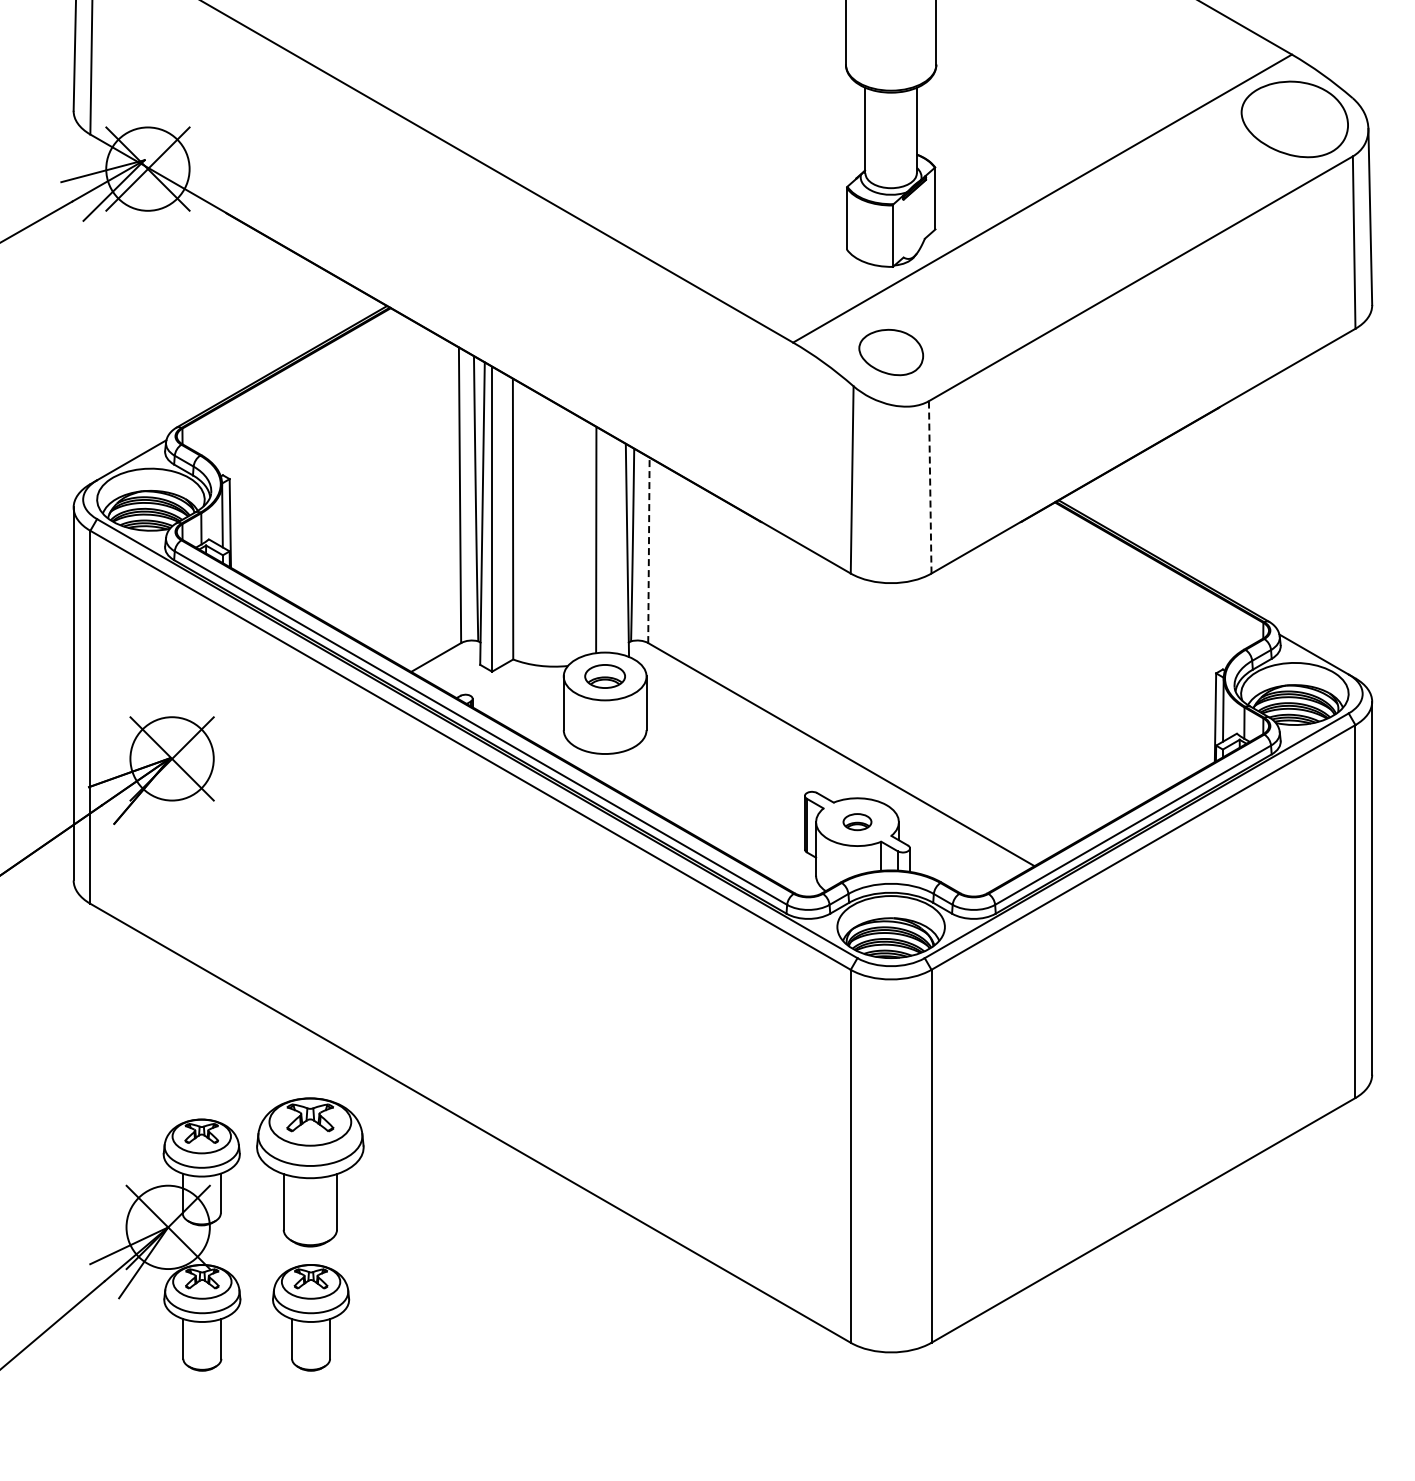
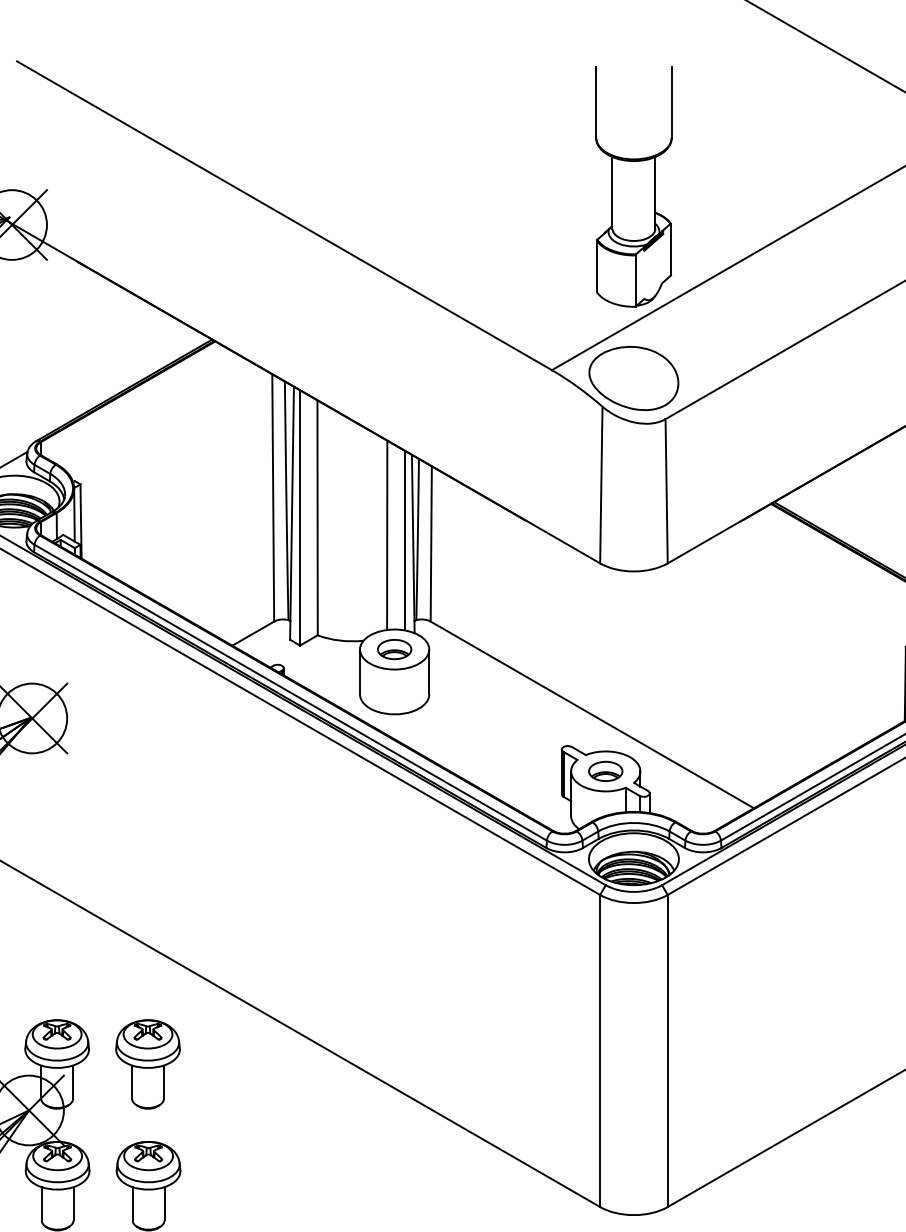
part: (891, 352) -> (634, 378), size x1.67
line: (930, 486) -> (666, 490), dashed -> solid
line: (617, 546) -> (404, 540), added
line: (648, 550) -> (430, 544), dashed -> solid
part: (857, 821) -> (605, 770), size x1.43
part: (310, 1172) -> (148, 1064), size x0.71

